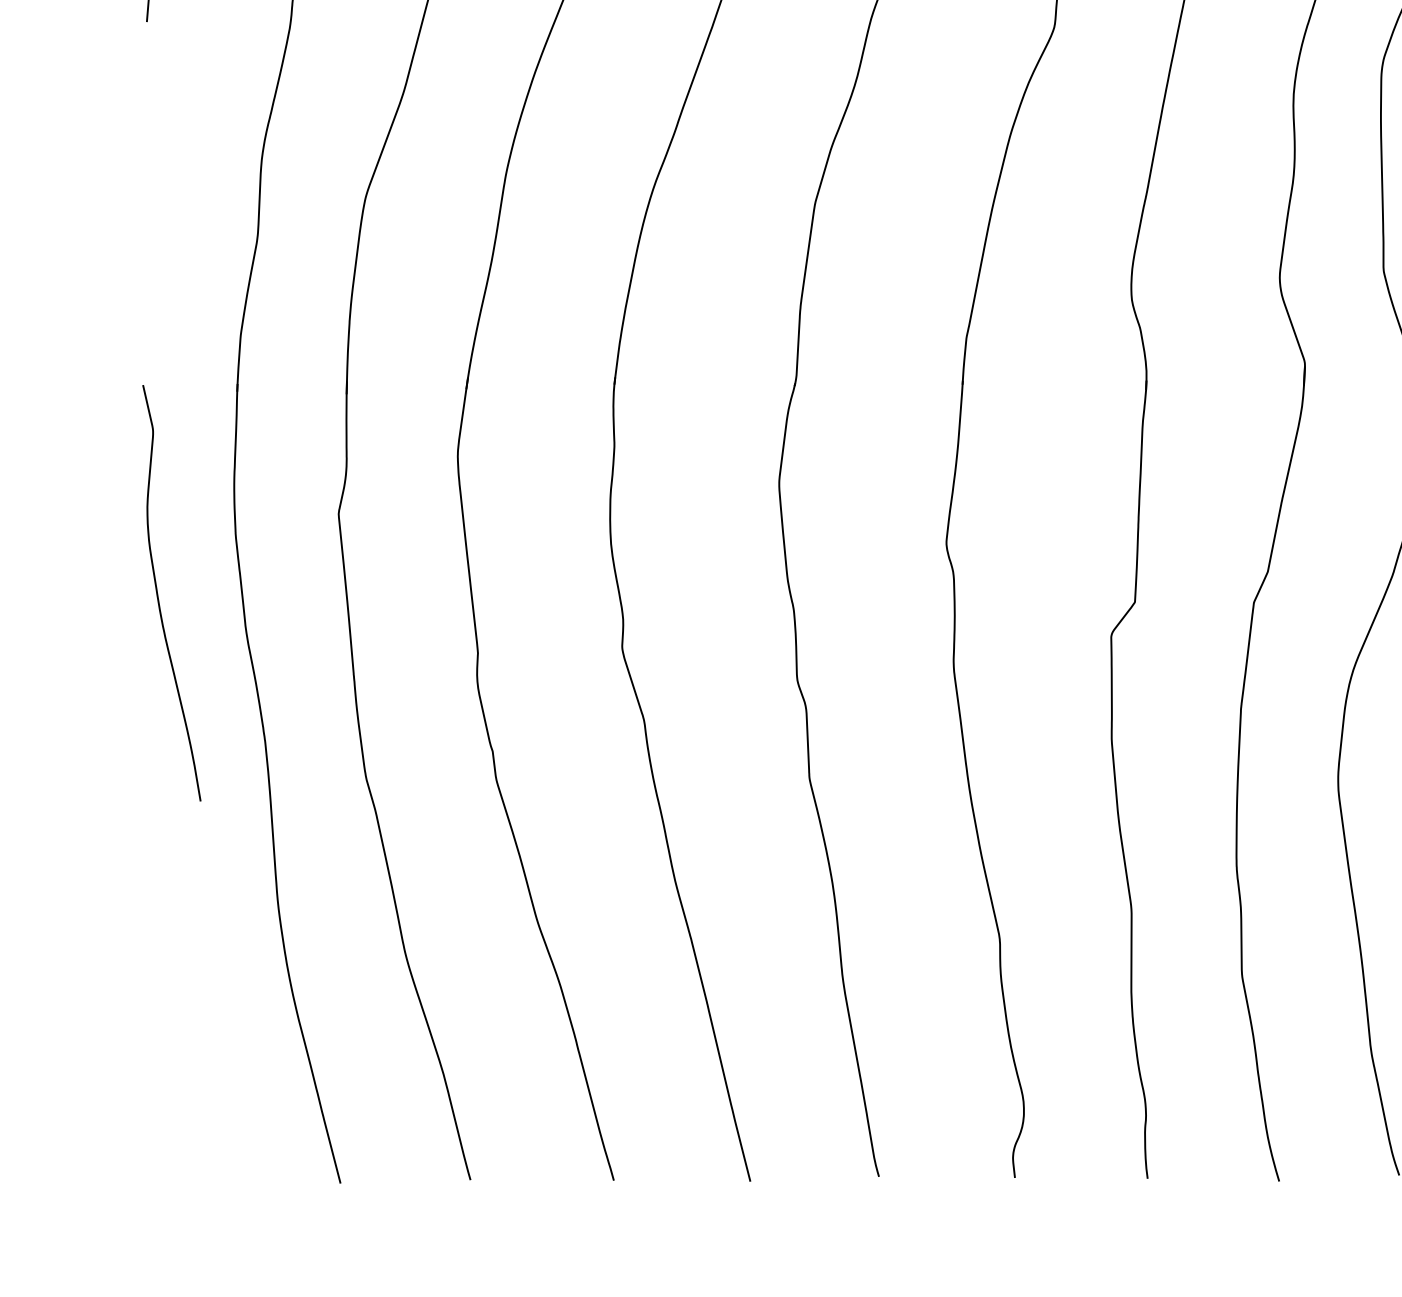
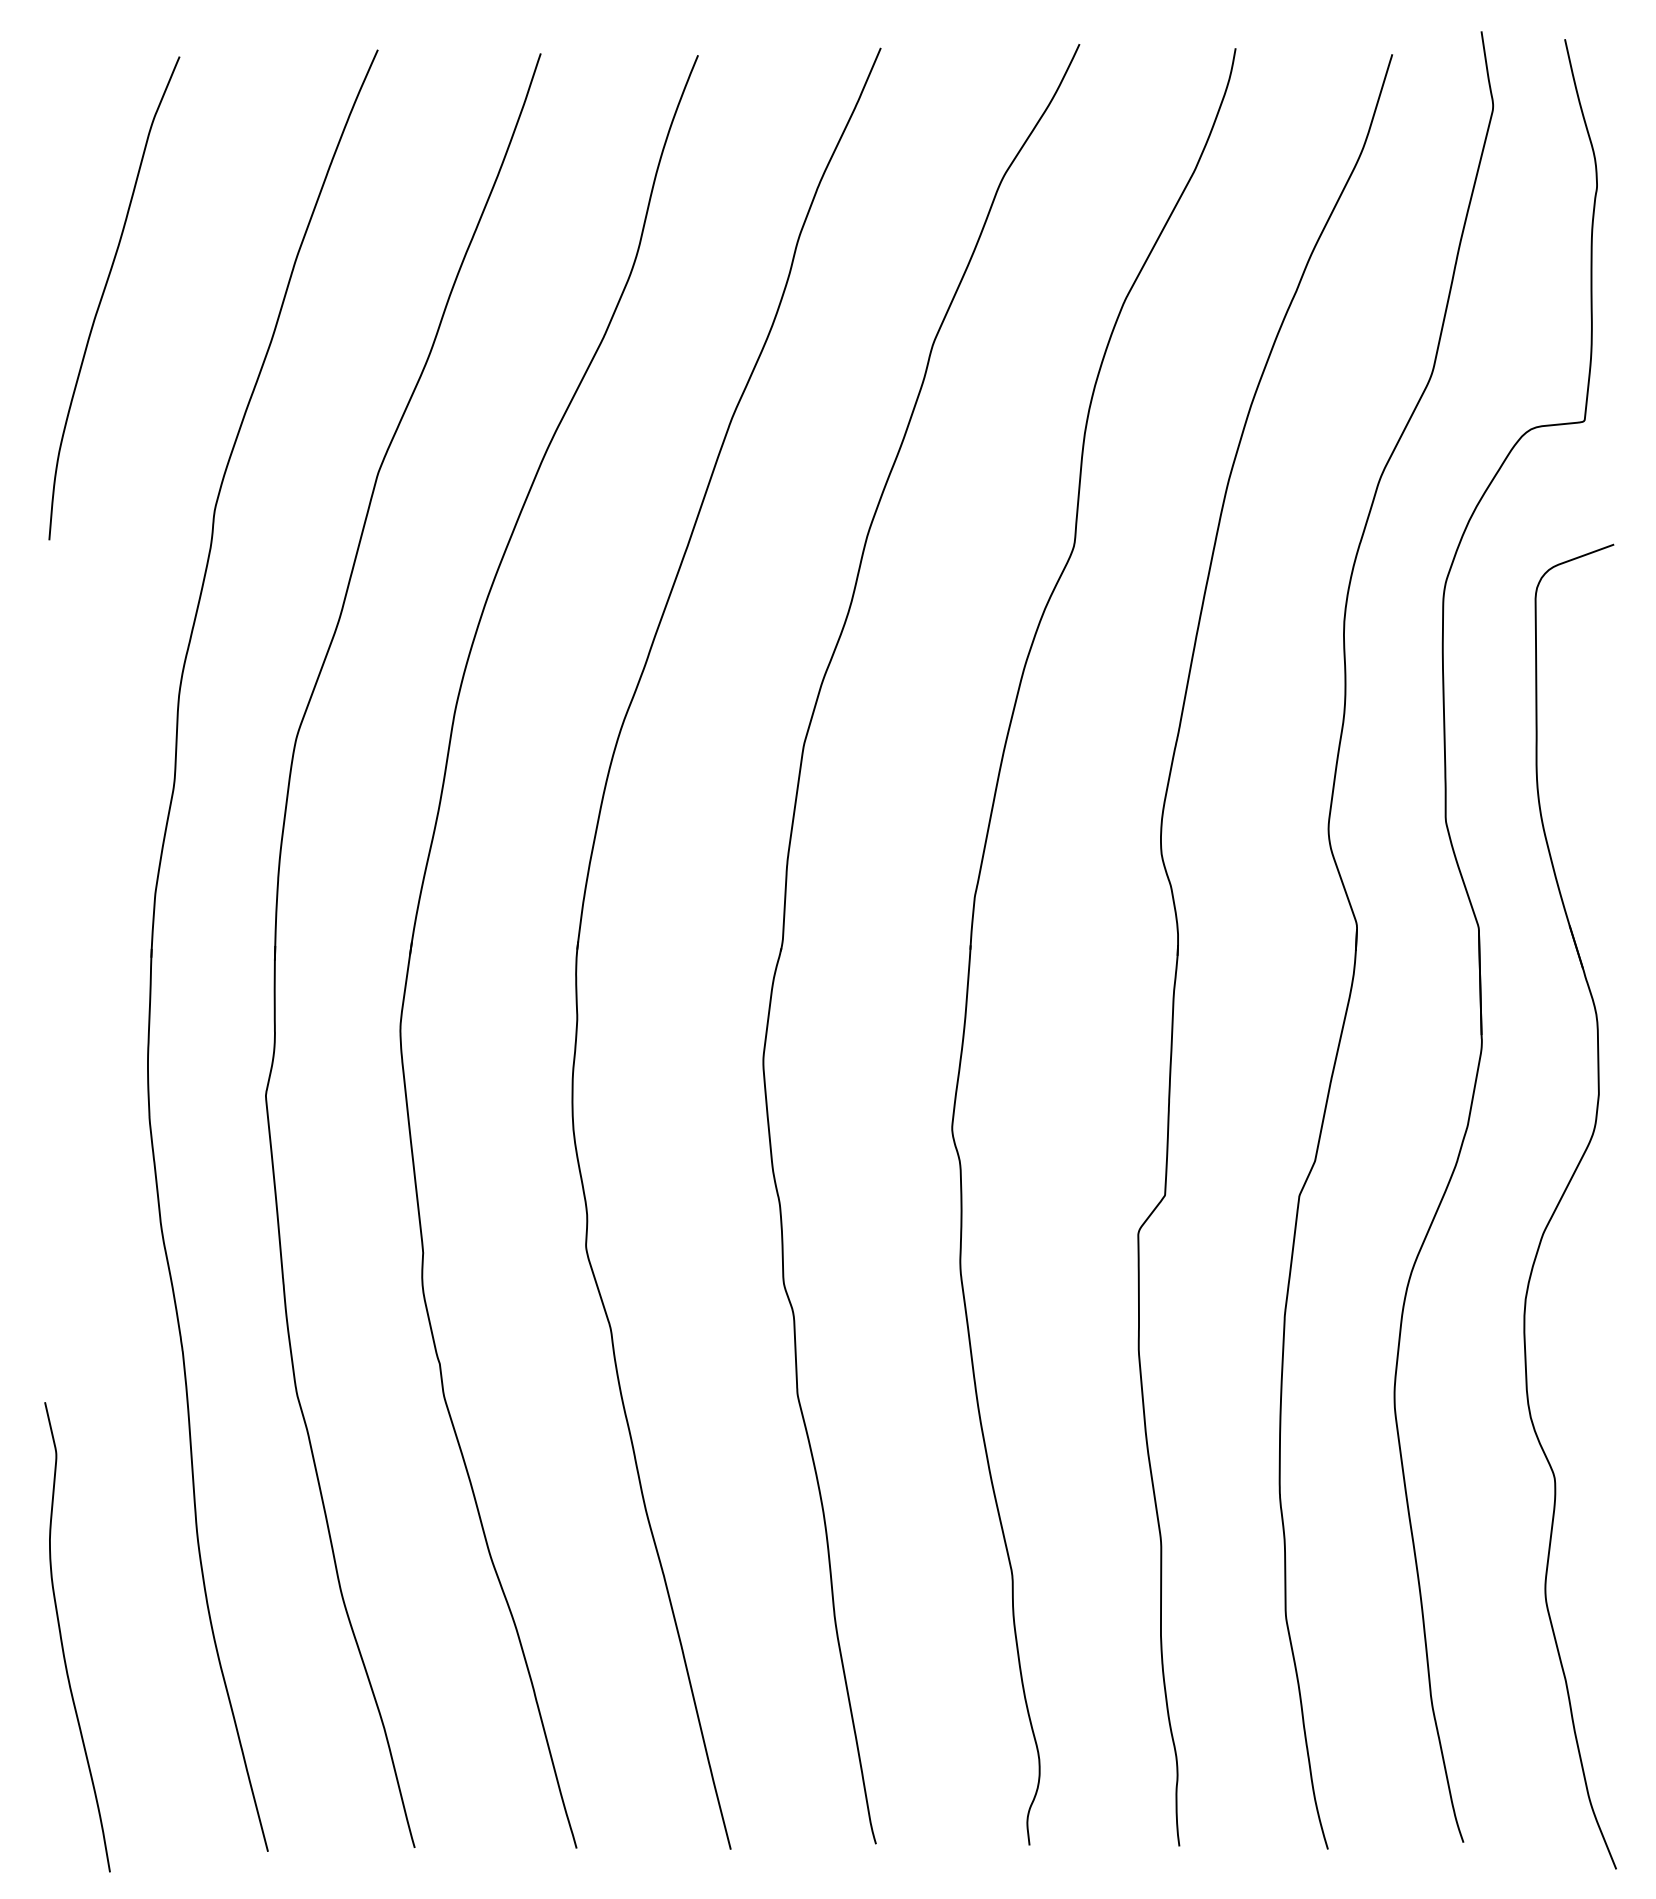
curve: (158, 595) -> (62, 1639), moved

